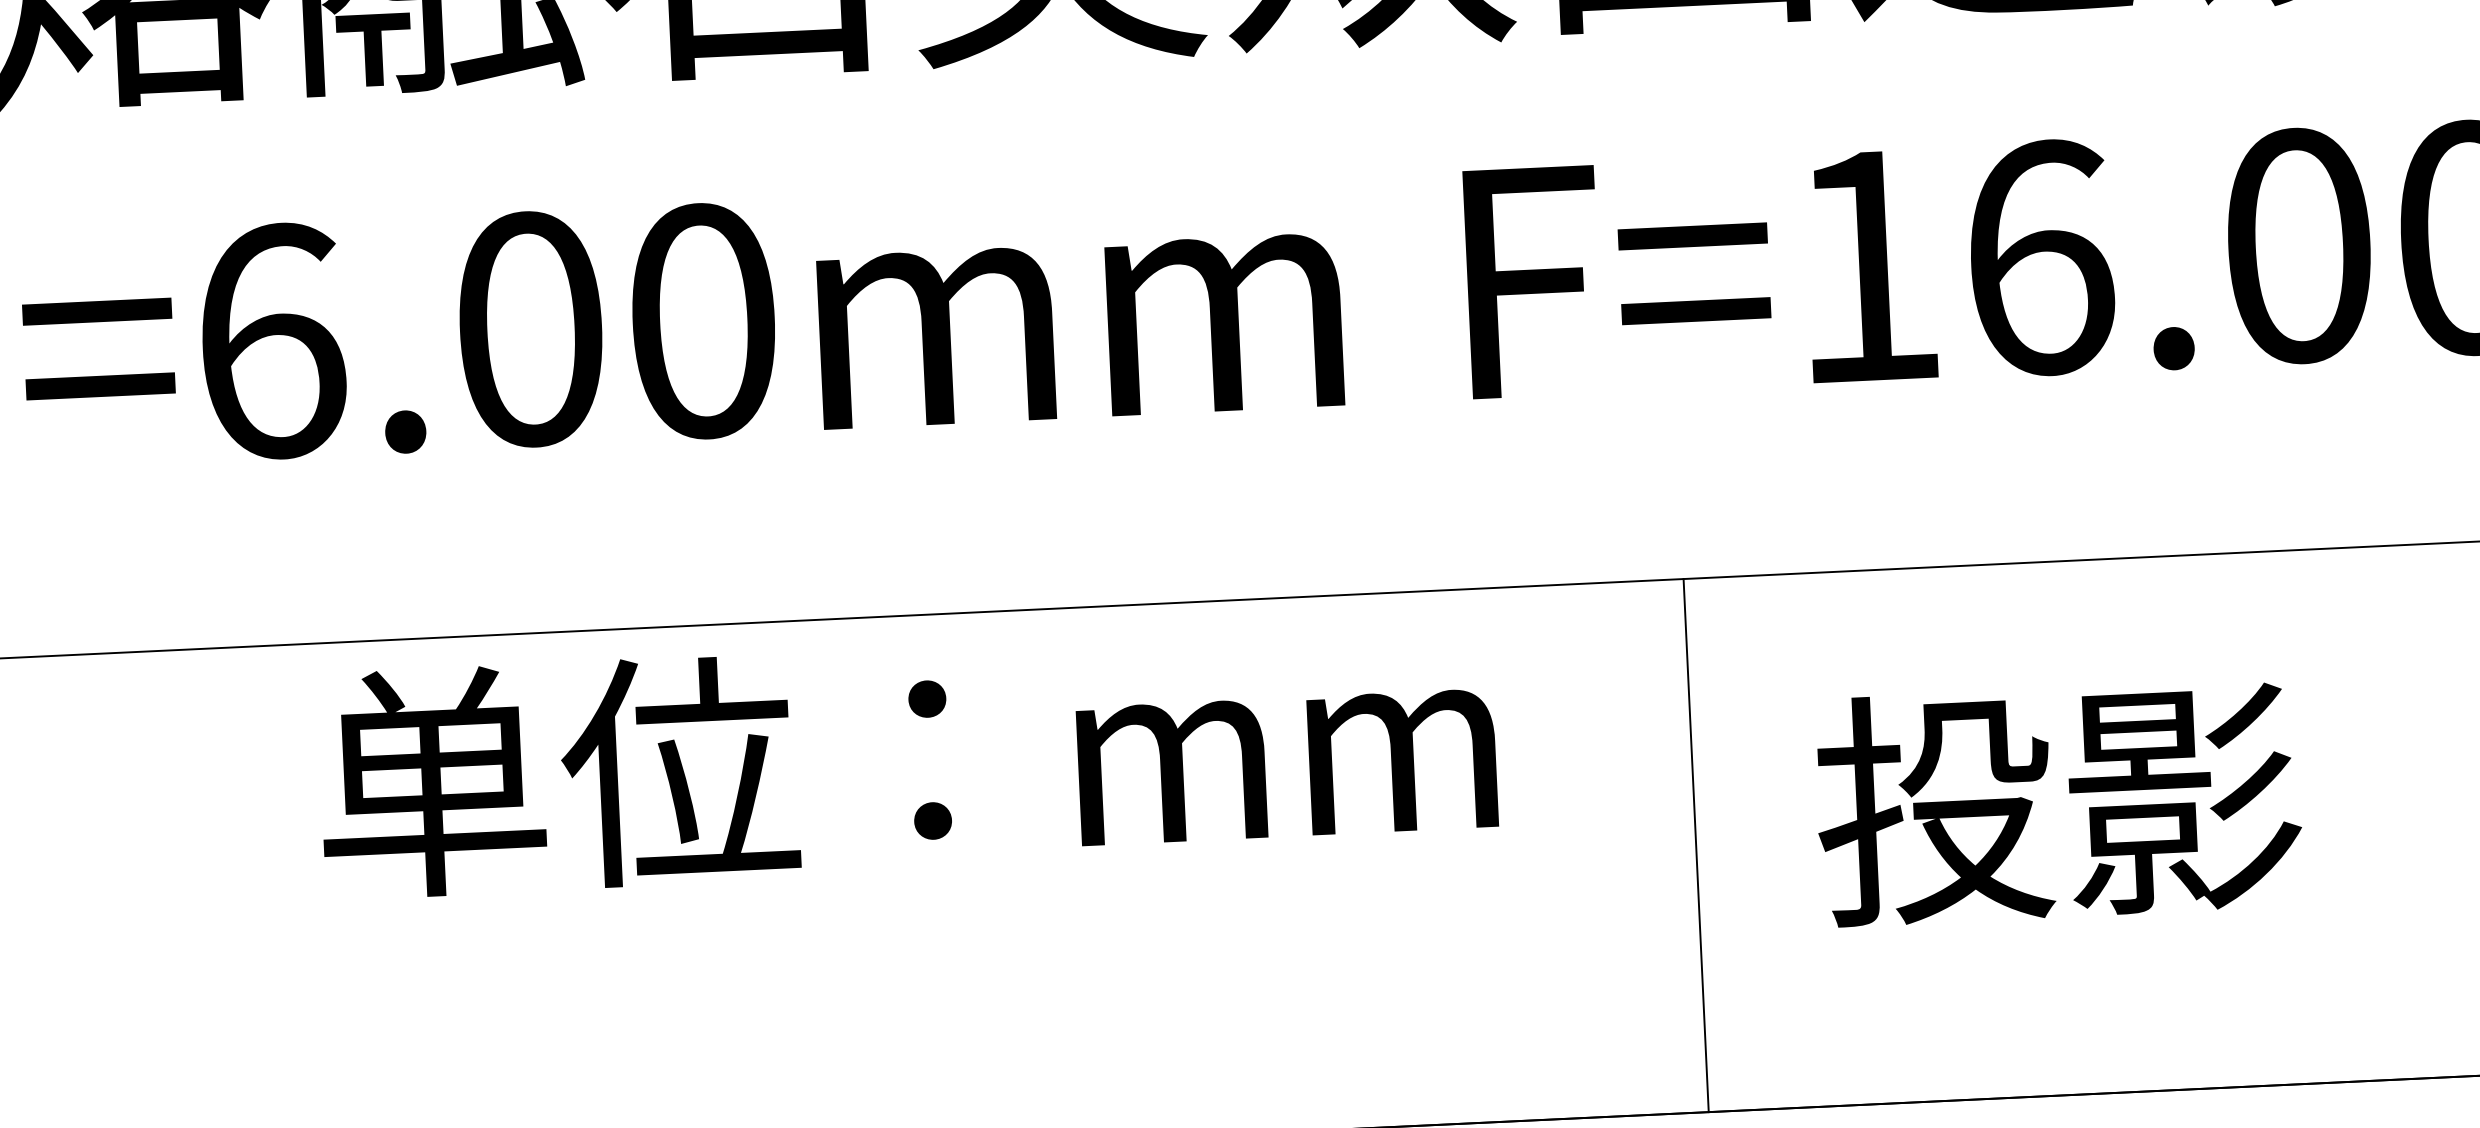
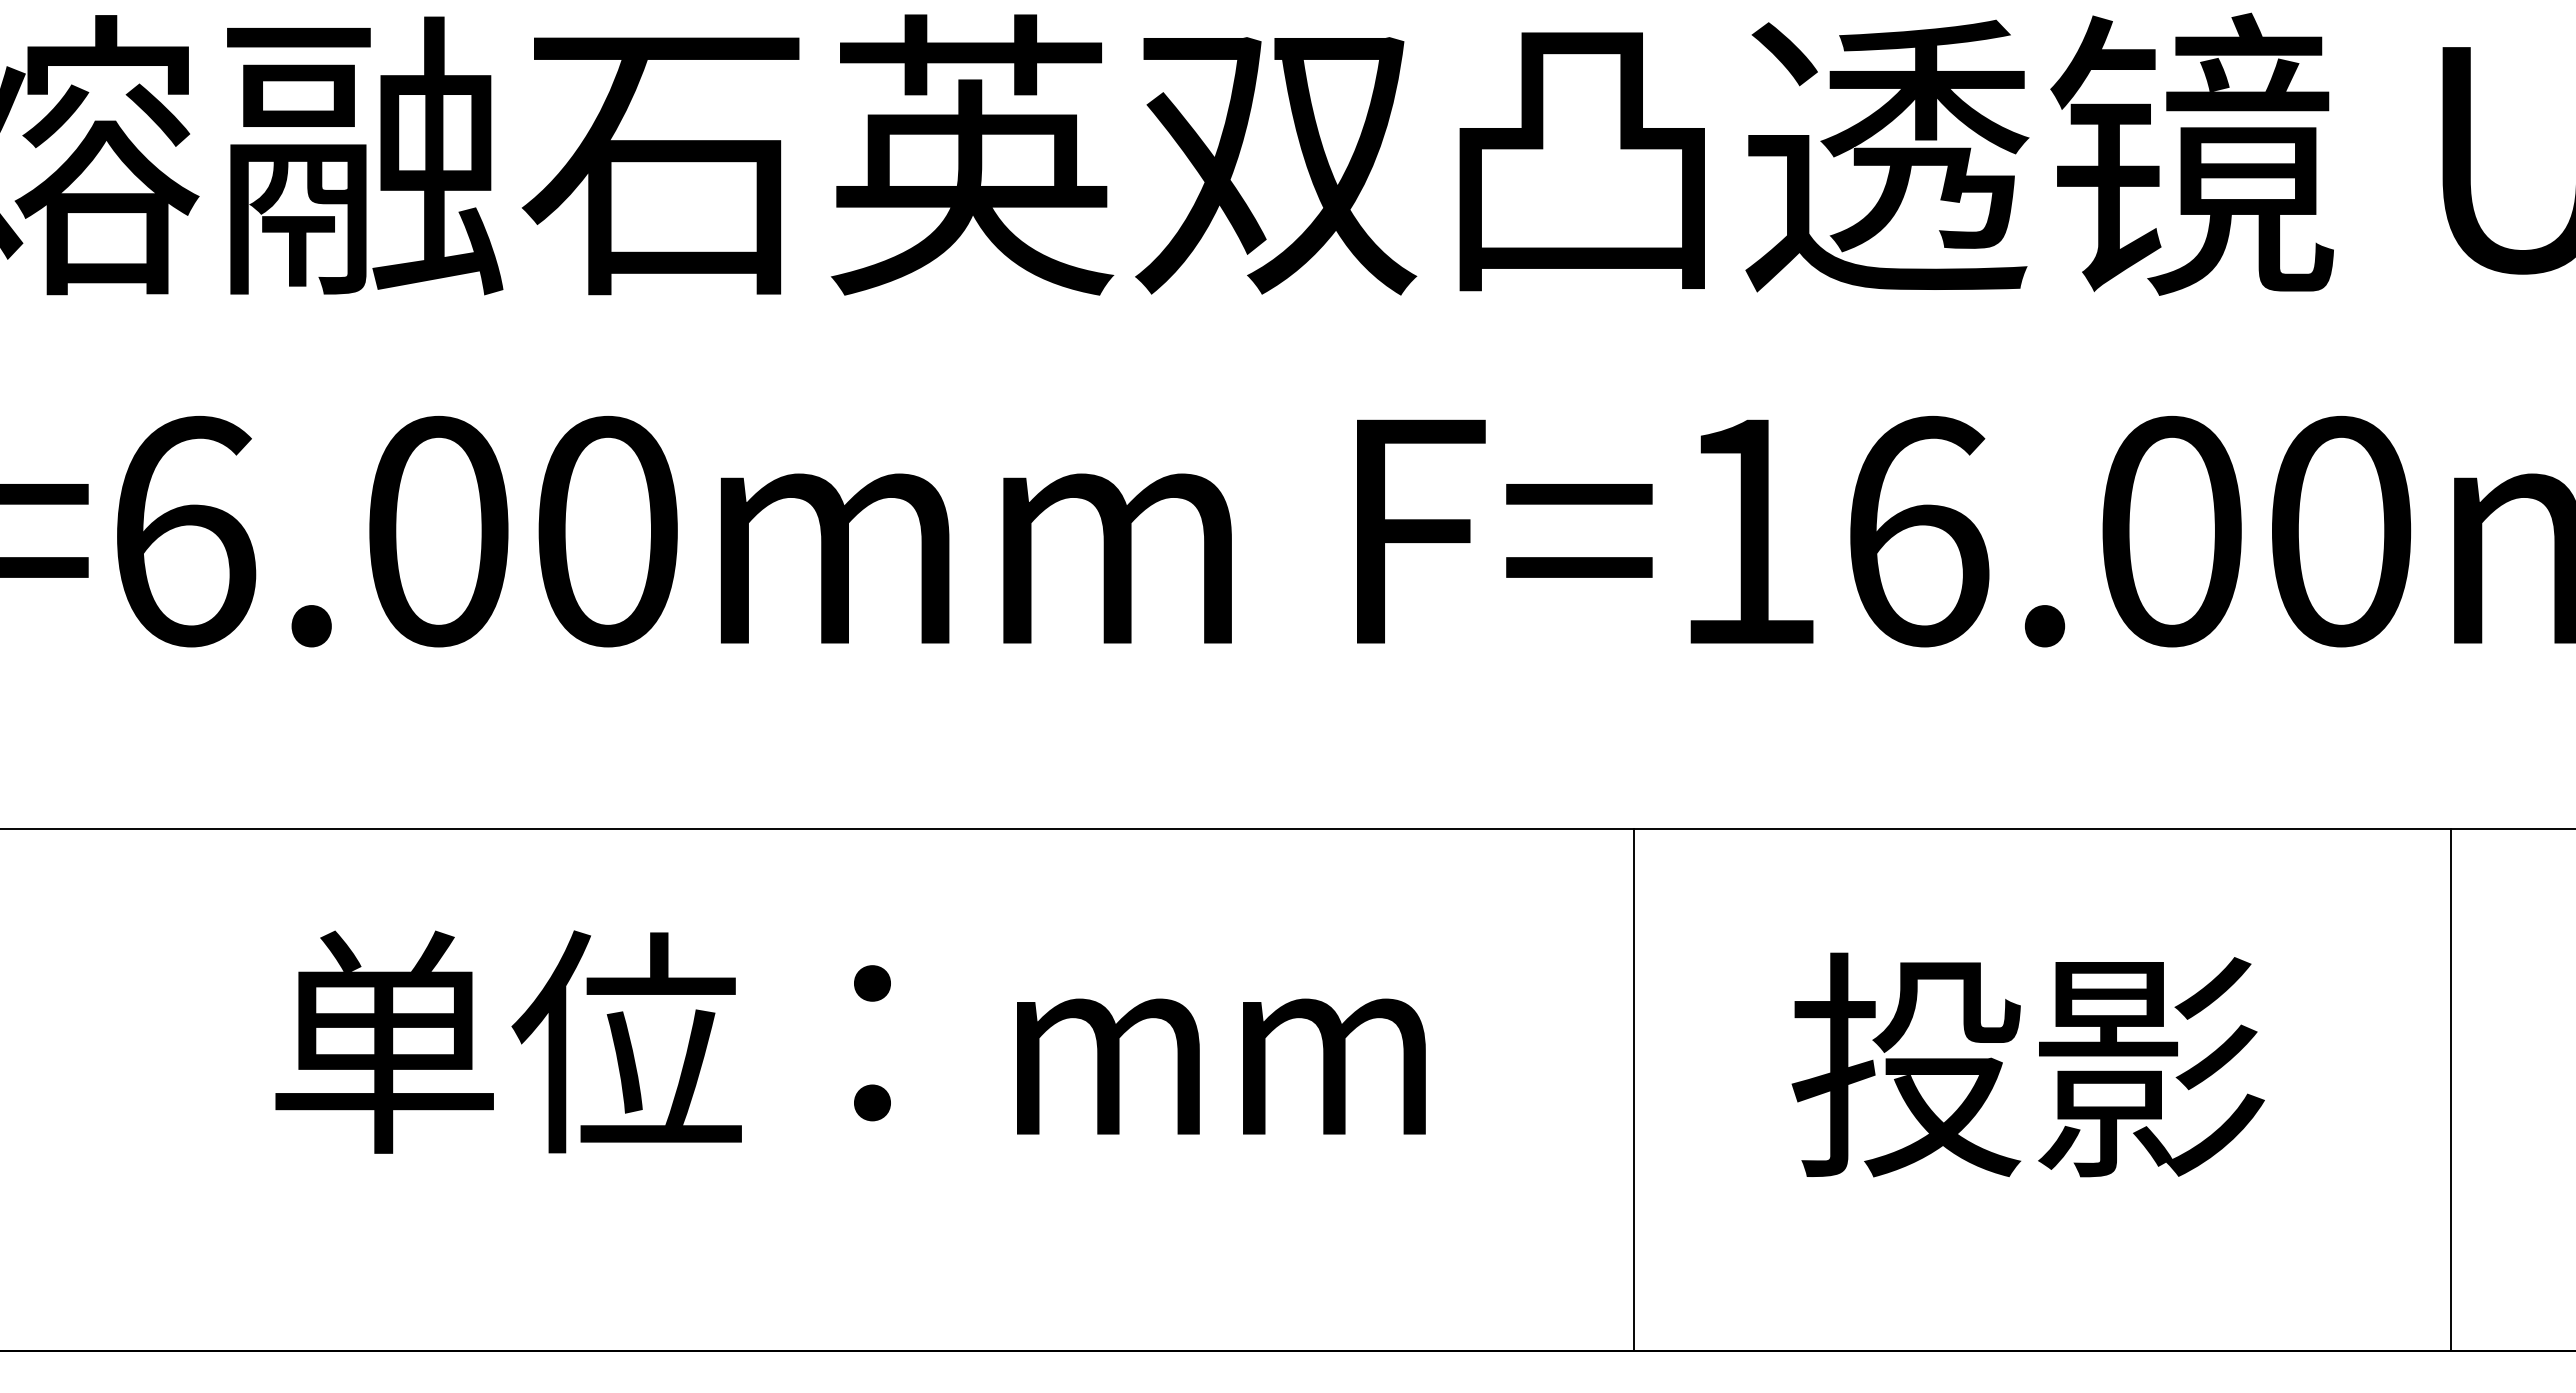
text: (907, 759) -> (850, 1041), moved
text: (2058, 802) -> (2027, 1064), moved
line: (1696, 844) -> (1633, 1089), moved

